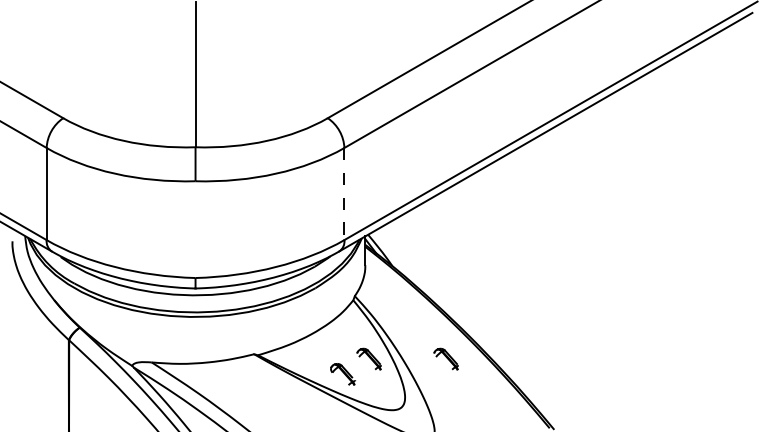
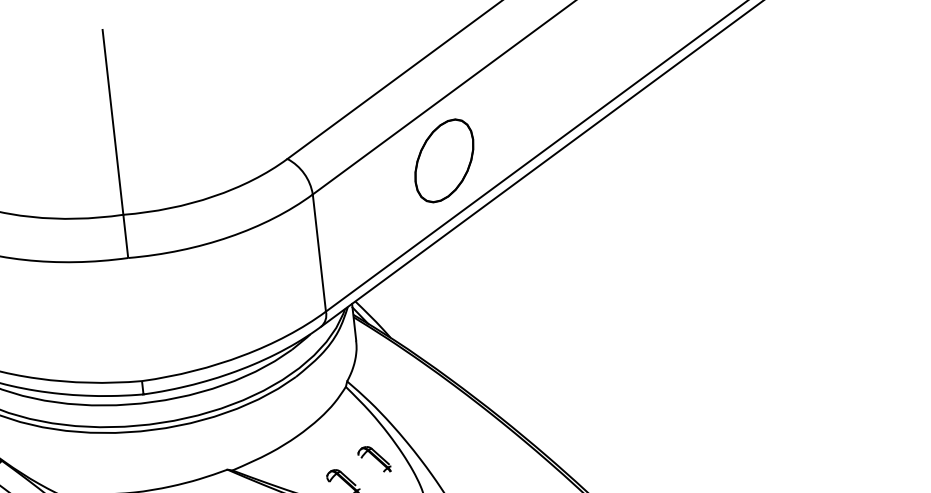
part: (449, 133) -> (444, 161), added
line: (344, 194) -> (319, 253), dashed -> solid
part: (445, 358) -> (471, 447), removed

